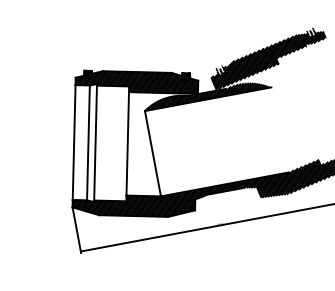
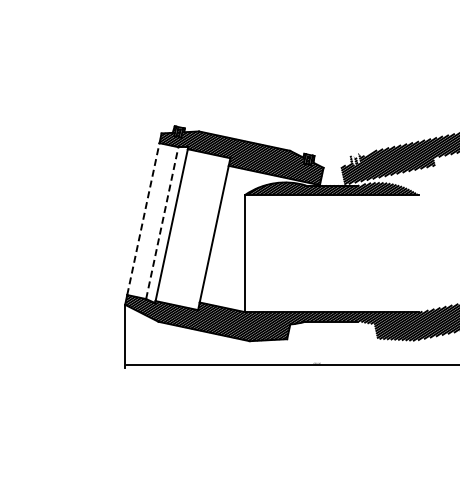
line: (74, 142) -> (143, 219), solid -> dashed
line: (88, 143) -> (162, 223), solid -> dashed

